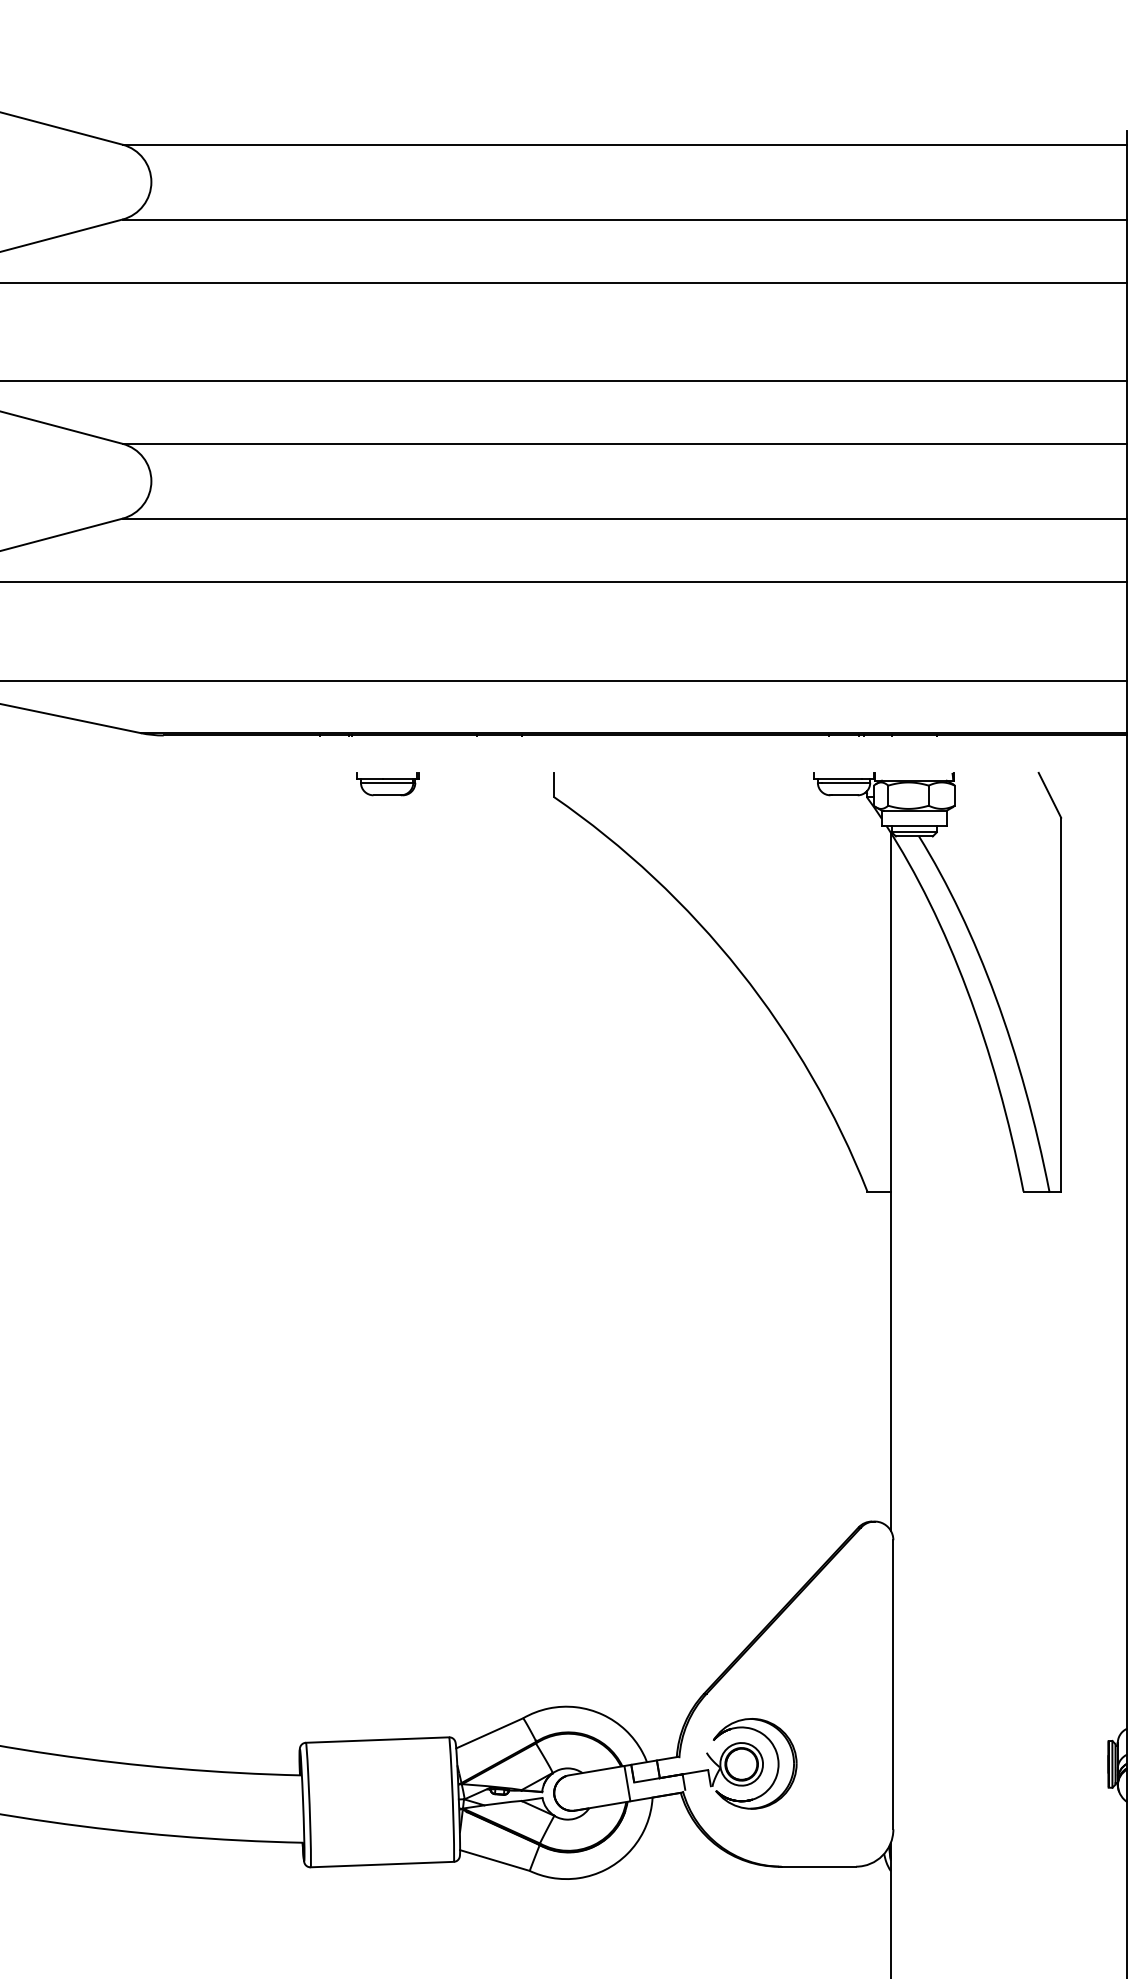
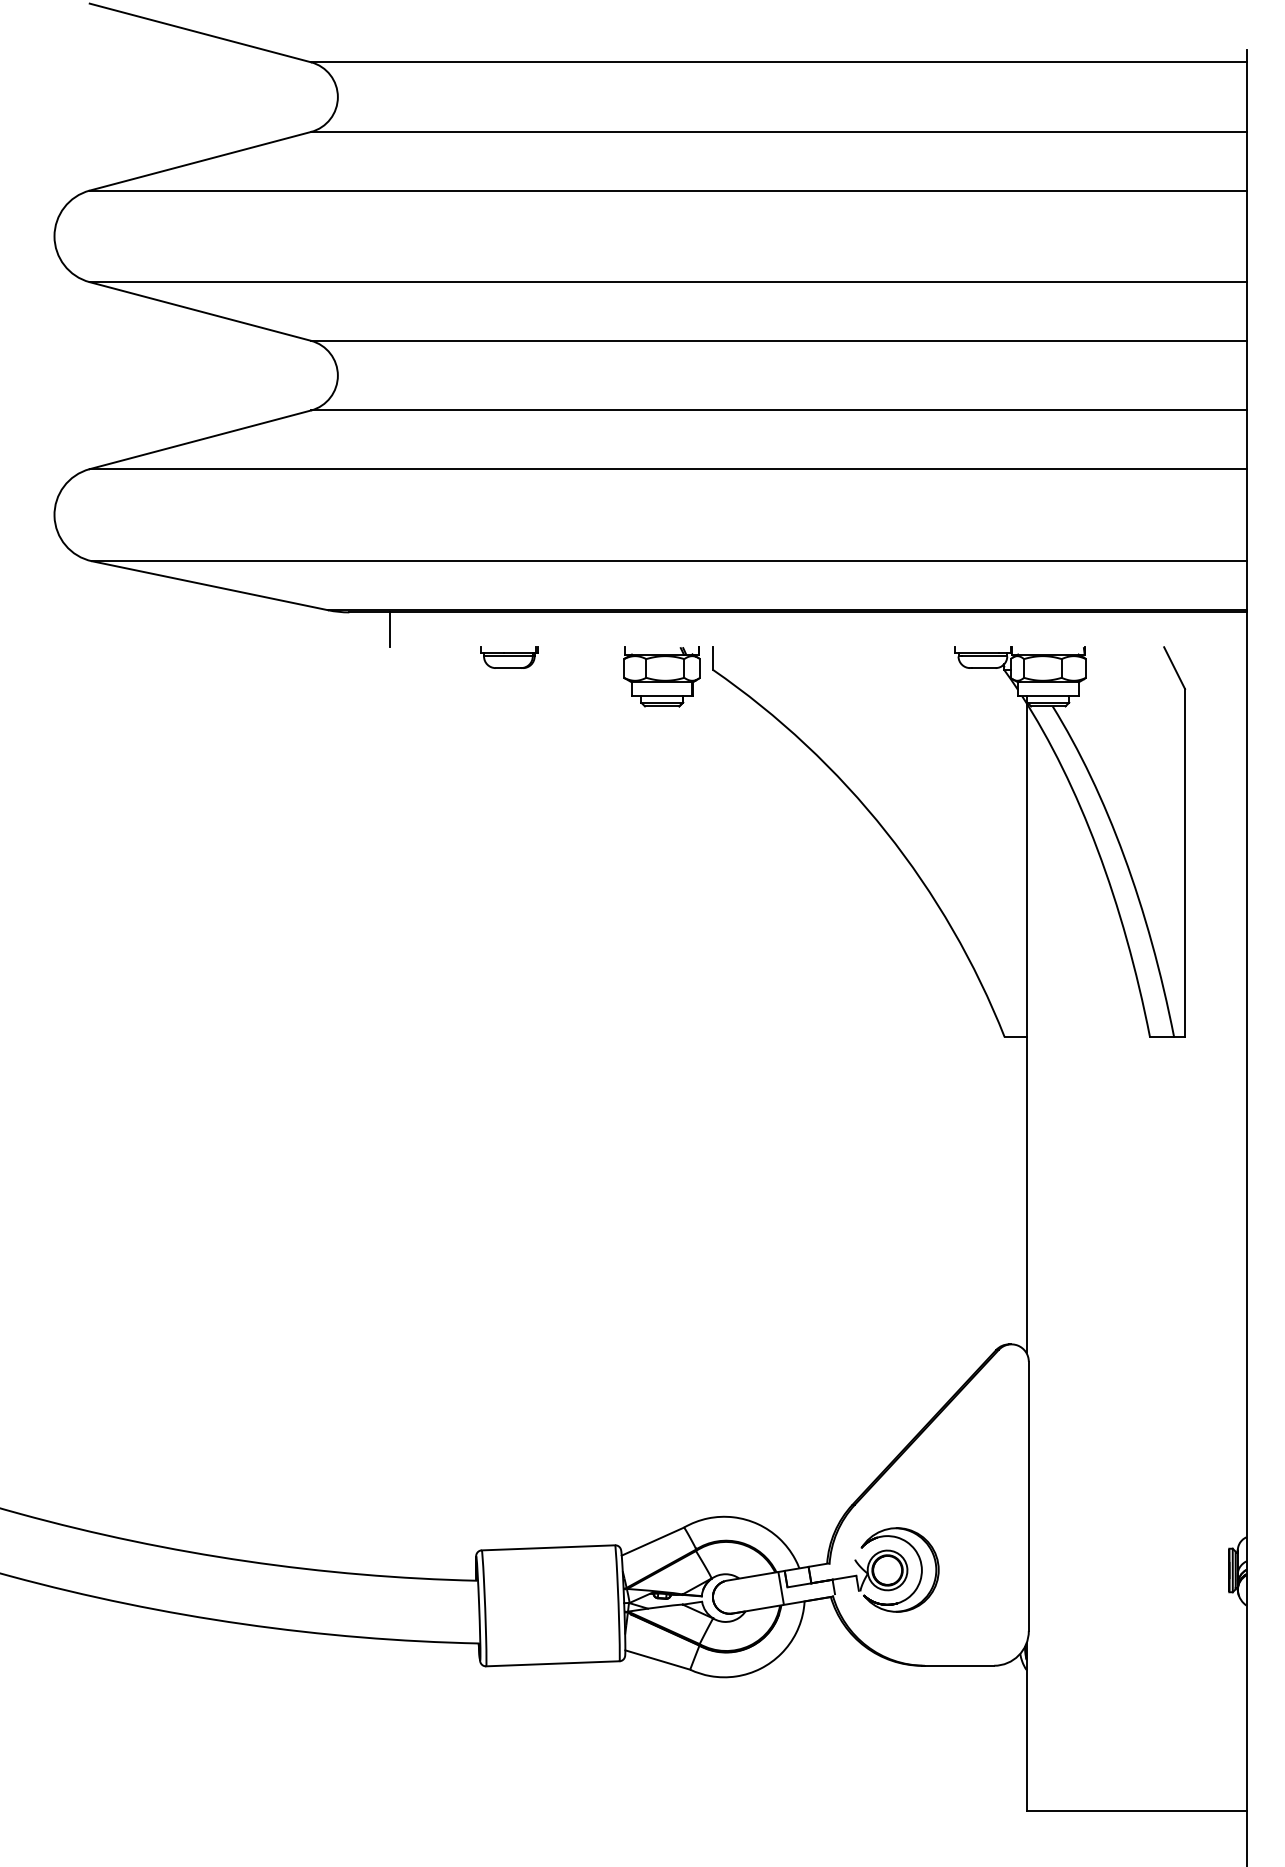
line: (206, 753) -> (389, 629), added
part: (388, 783) -> (509, 657), moved
part: (498, 804) -> (661, 676), added

